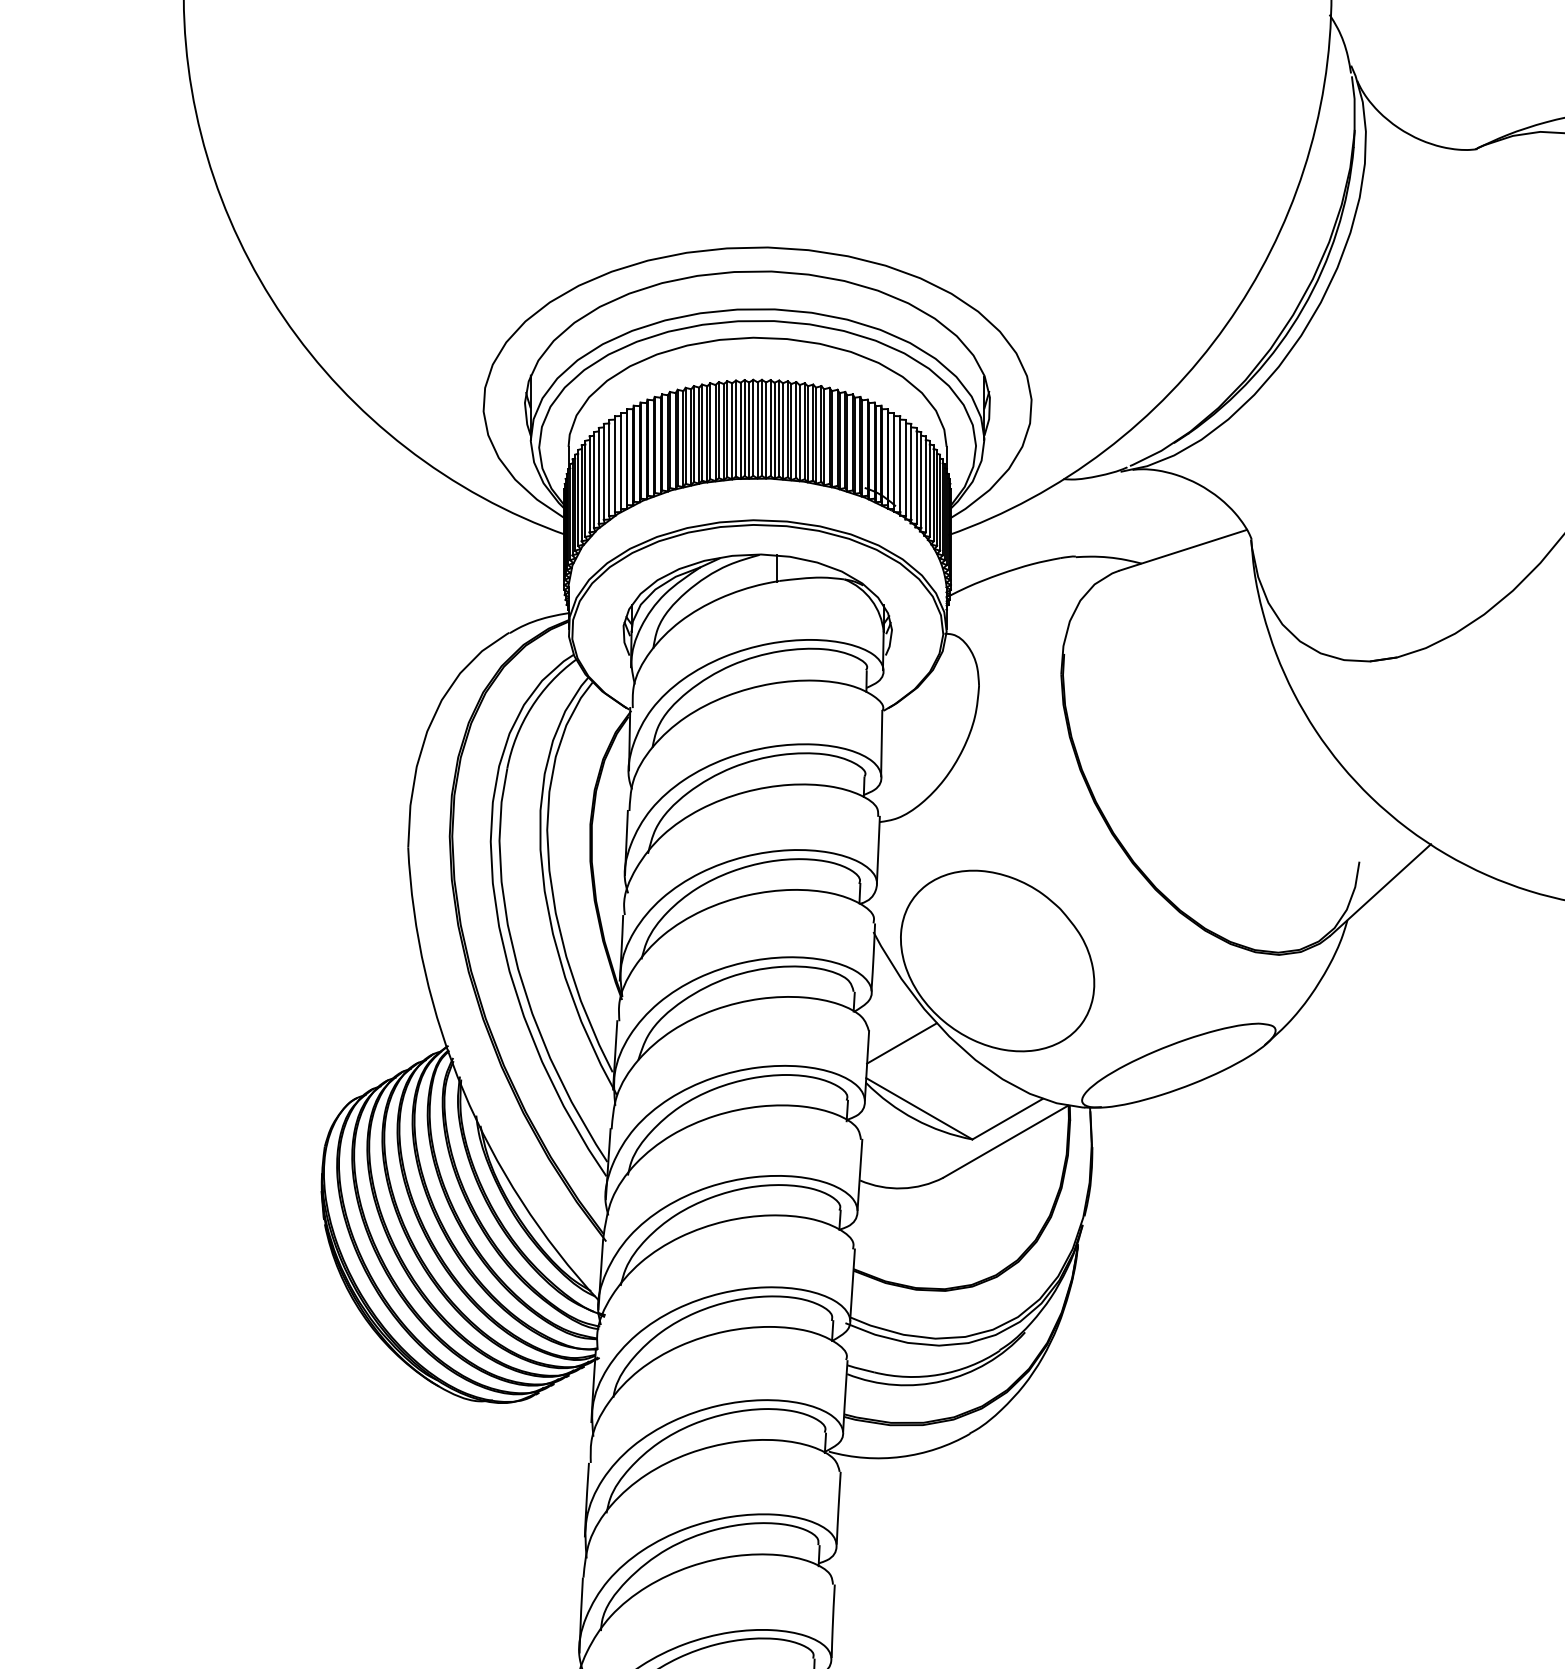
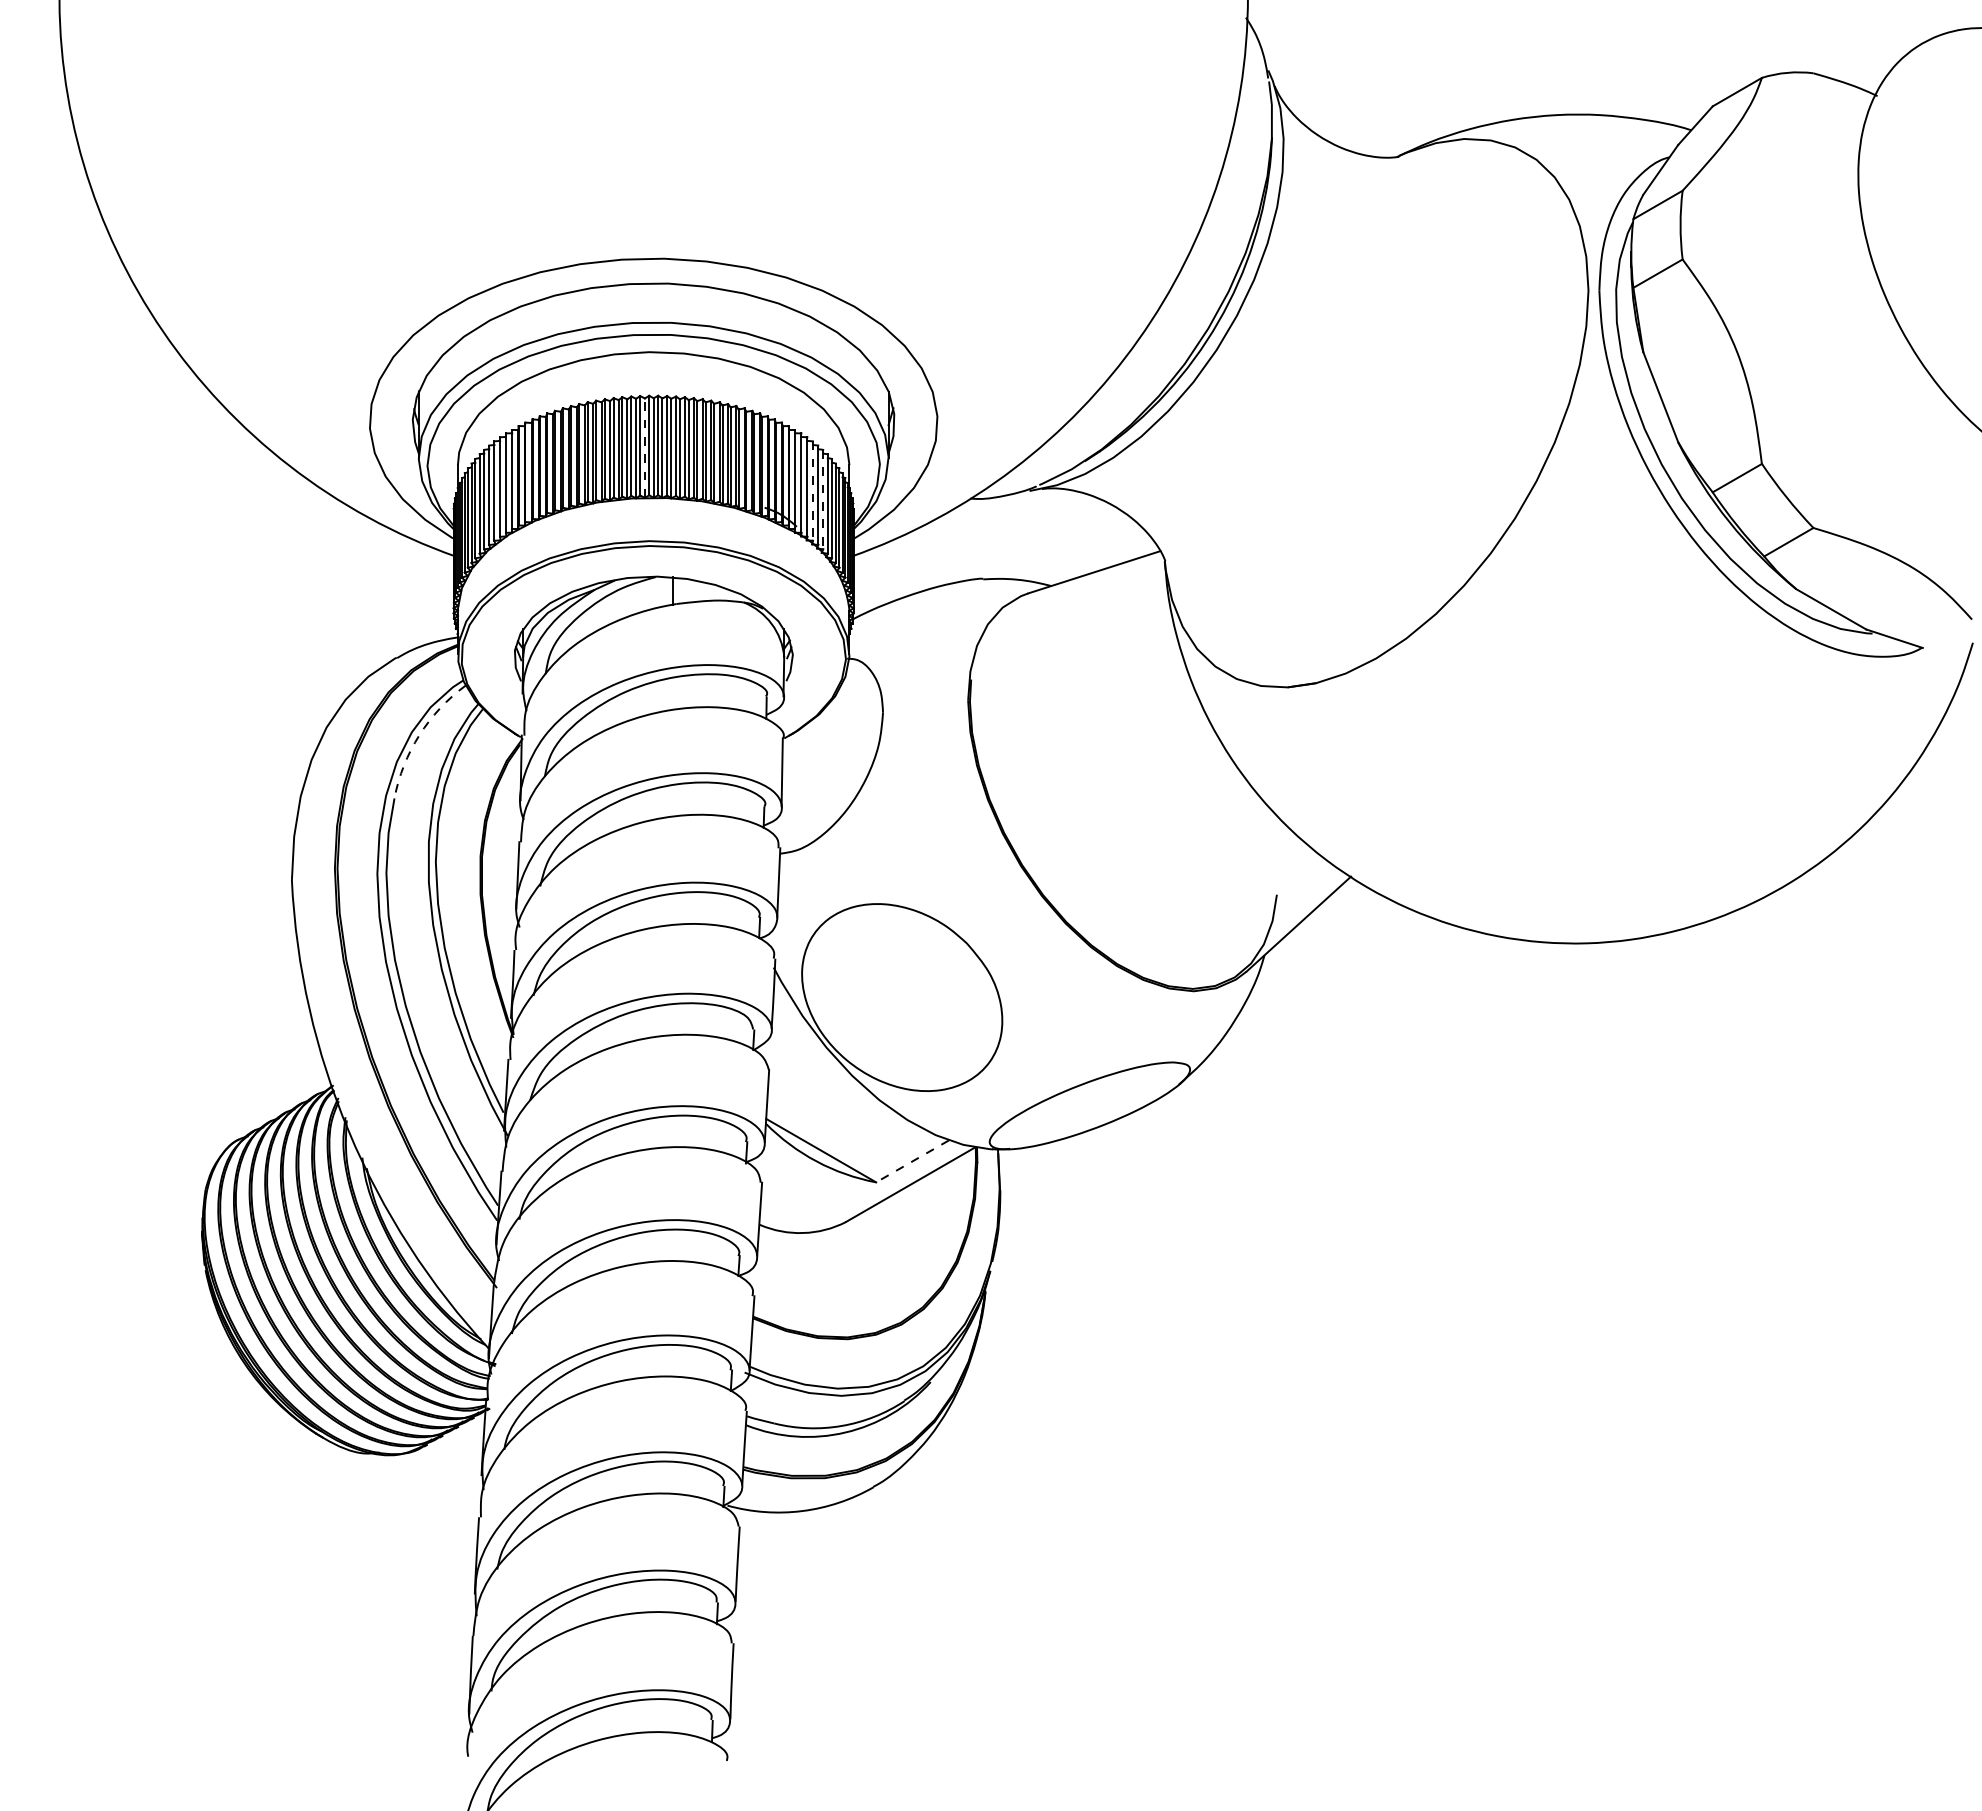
line: (748, 430) -> (644, 448), solid -> dashed
line: (910, 472) -> (812, 491), solid -> dashed
line: (921, 480) -> (823, 499), solid -> dashed
arc: (531, 707) -> (419, 735), solid -> dashed
line: (902, 1043) -> (803, 1082), removed
line: (1007, 1119) -> (912, 1161), solid -> dashed

